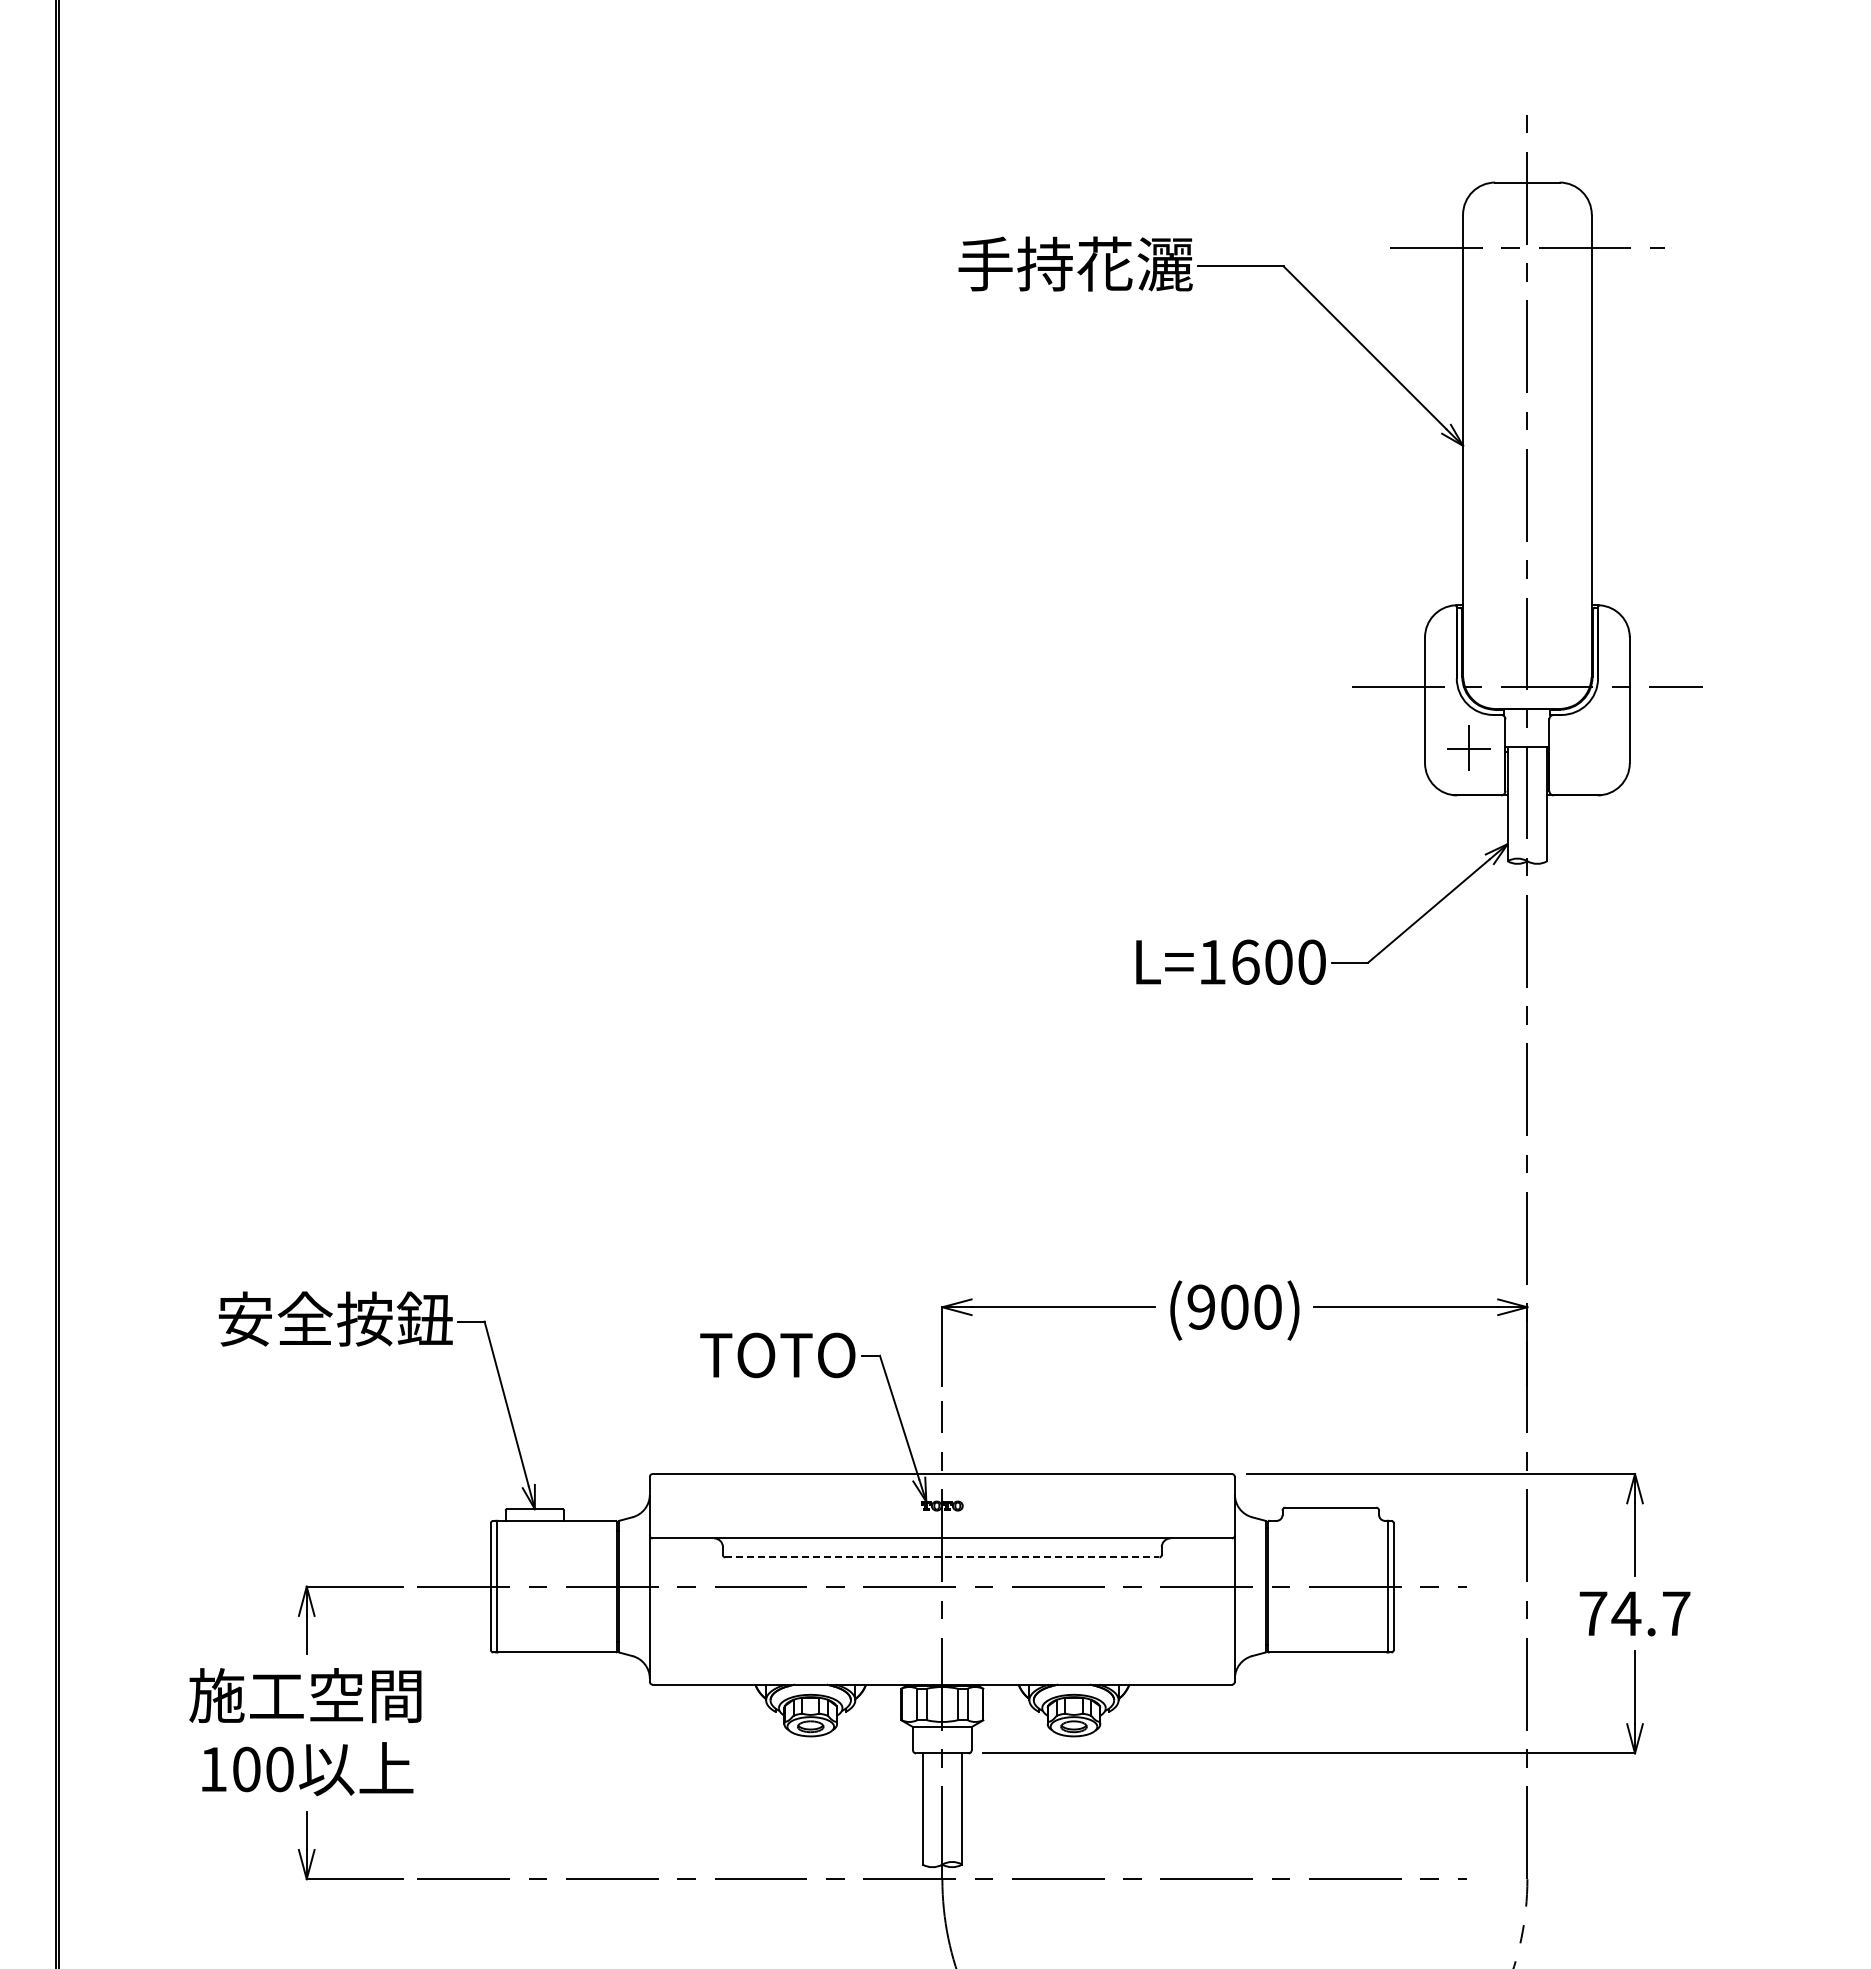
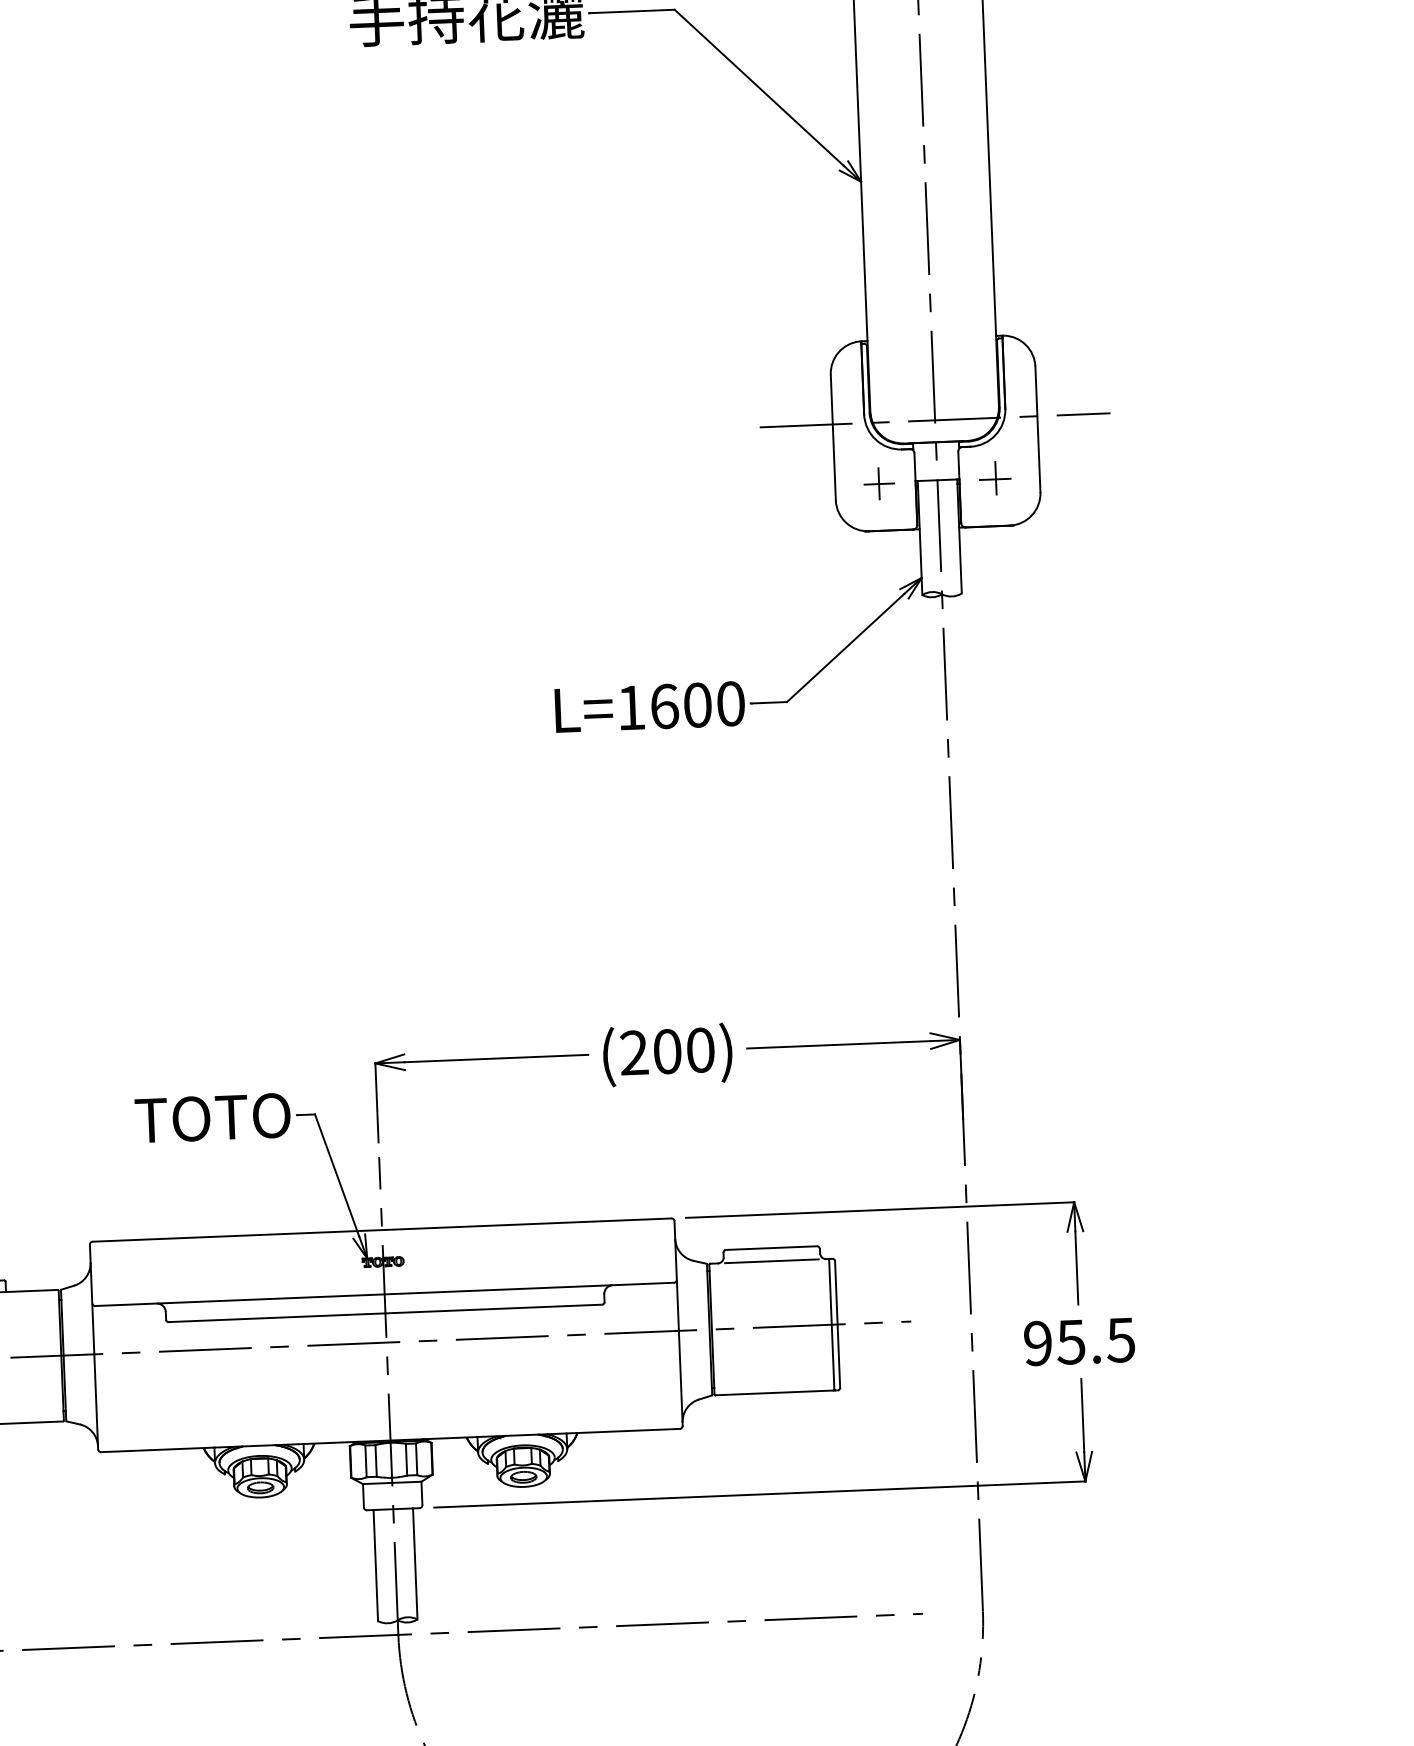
part: (1584, 747) -> (994, 478), added
part: (1468, 748) -> (878, 483), size x0.71
text: (1201, 1307) -> (634, 1053), (900) -> (200)
line: (1330, 1520) -> (771, 1260), added
line: (942, 1557) -> (385, 1313), dashed -> solid
text: (1634, 1613) -> (1079, 1341), 74.7 -> 95.5

